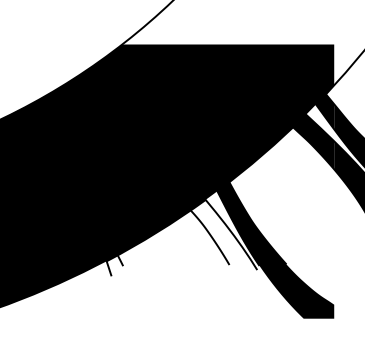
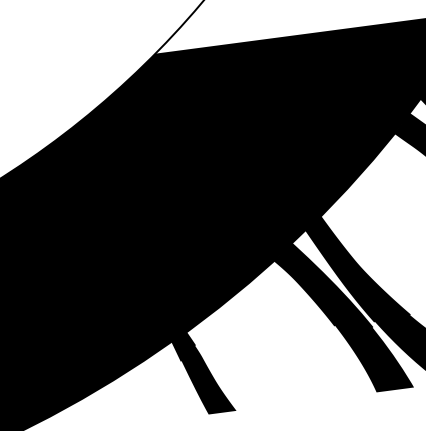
fill: (236, 258) -> (343, 316), added
fill: (126, 286) -> (203, 372), added

